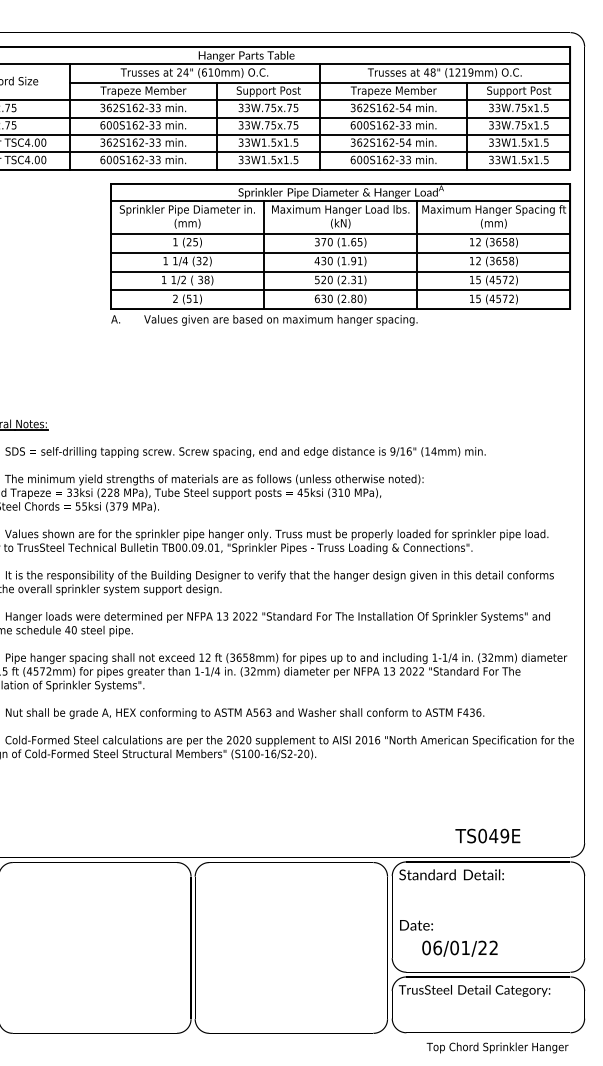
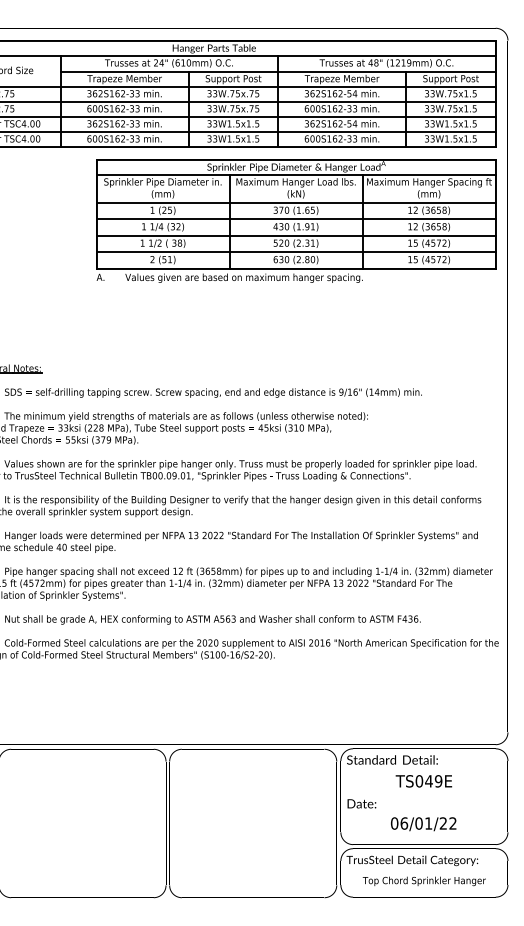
text: (487, 836) -> (423, 781), moved
text: (459, 949) -> (423, 824), moved
text: (496, 1048) -> (423, 881), moved

